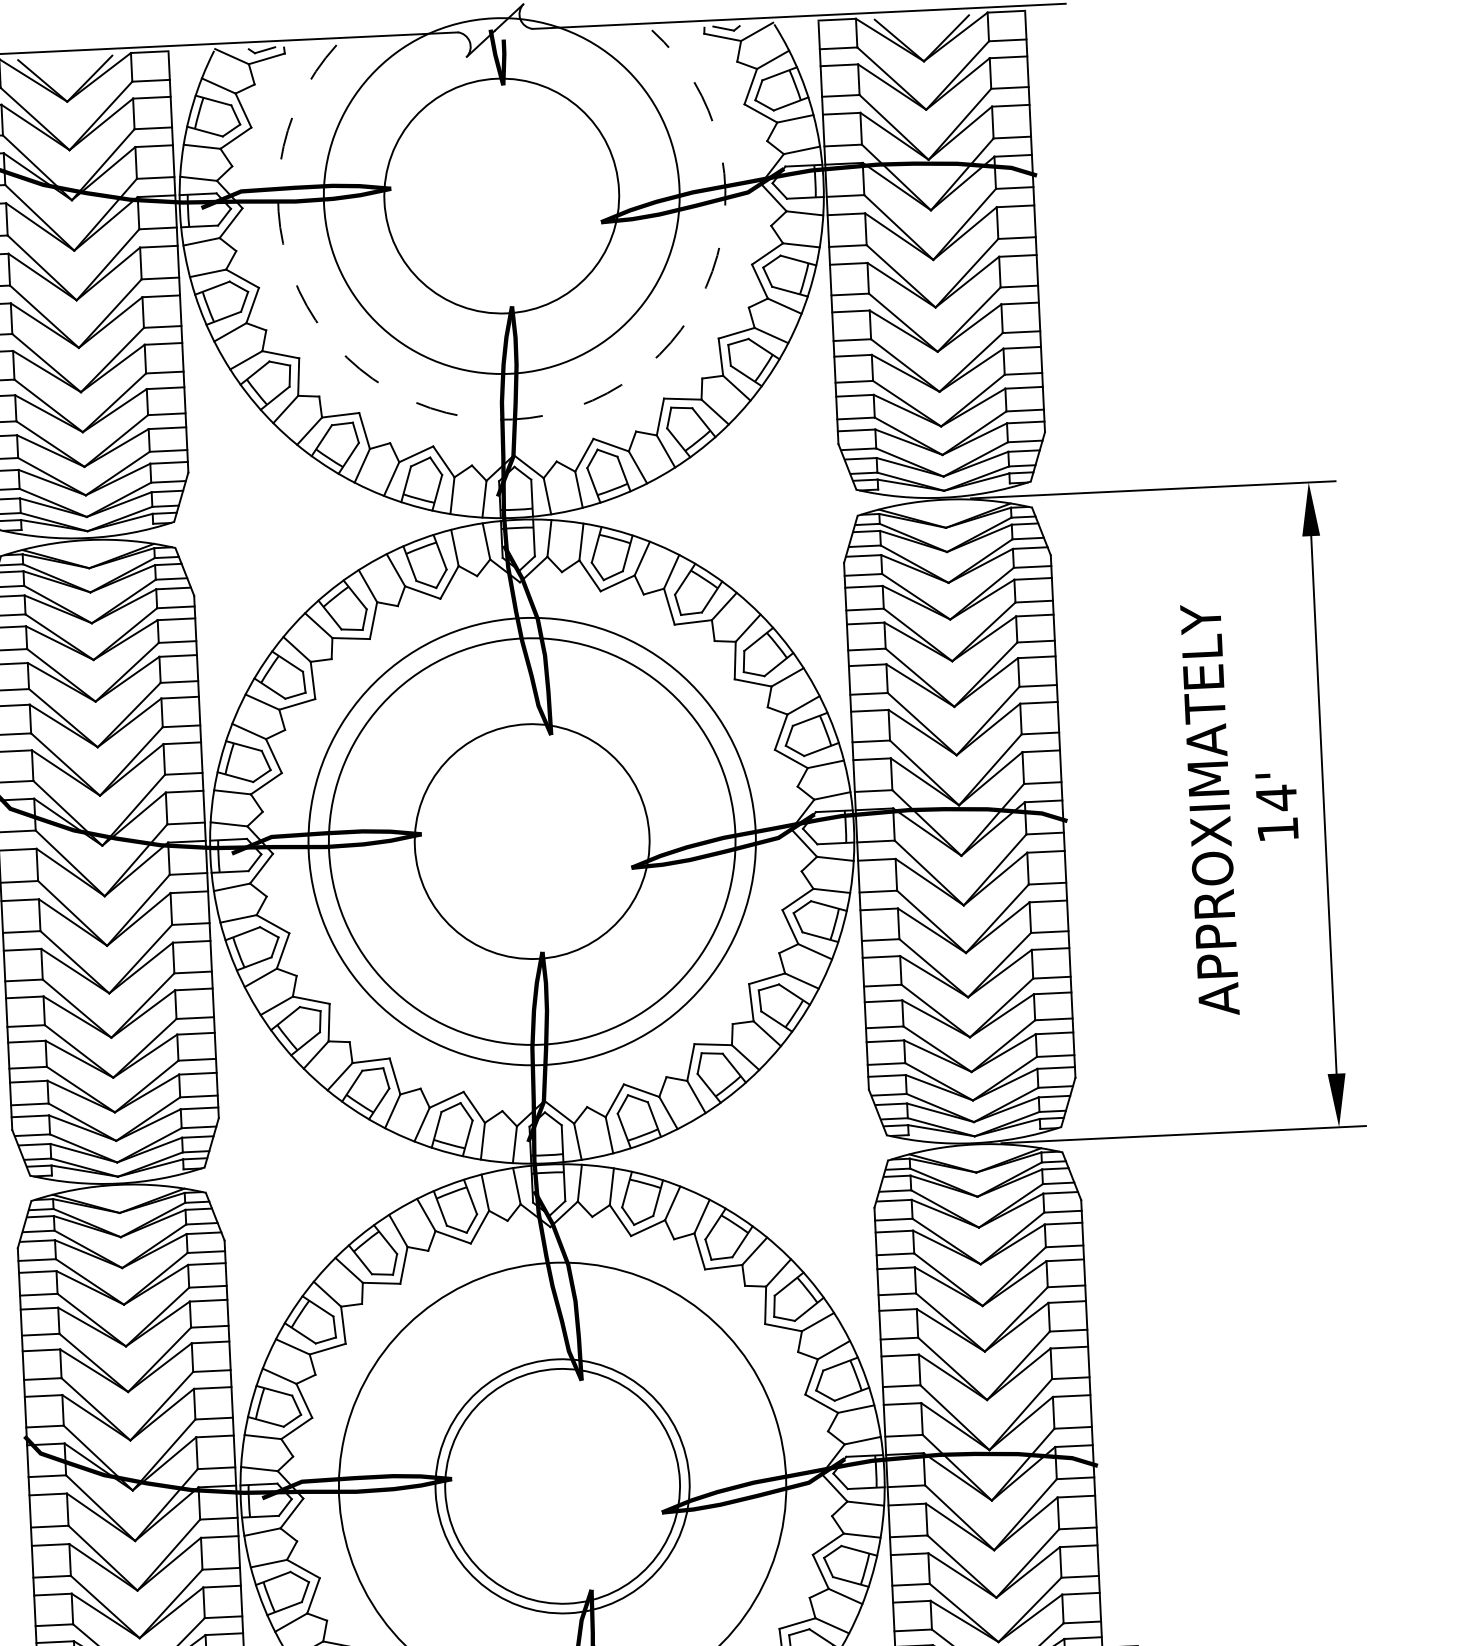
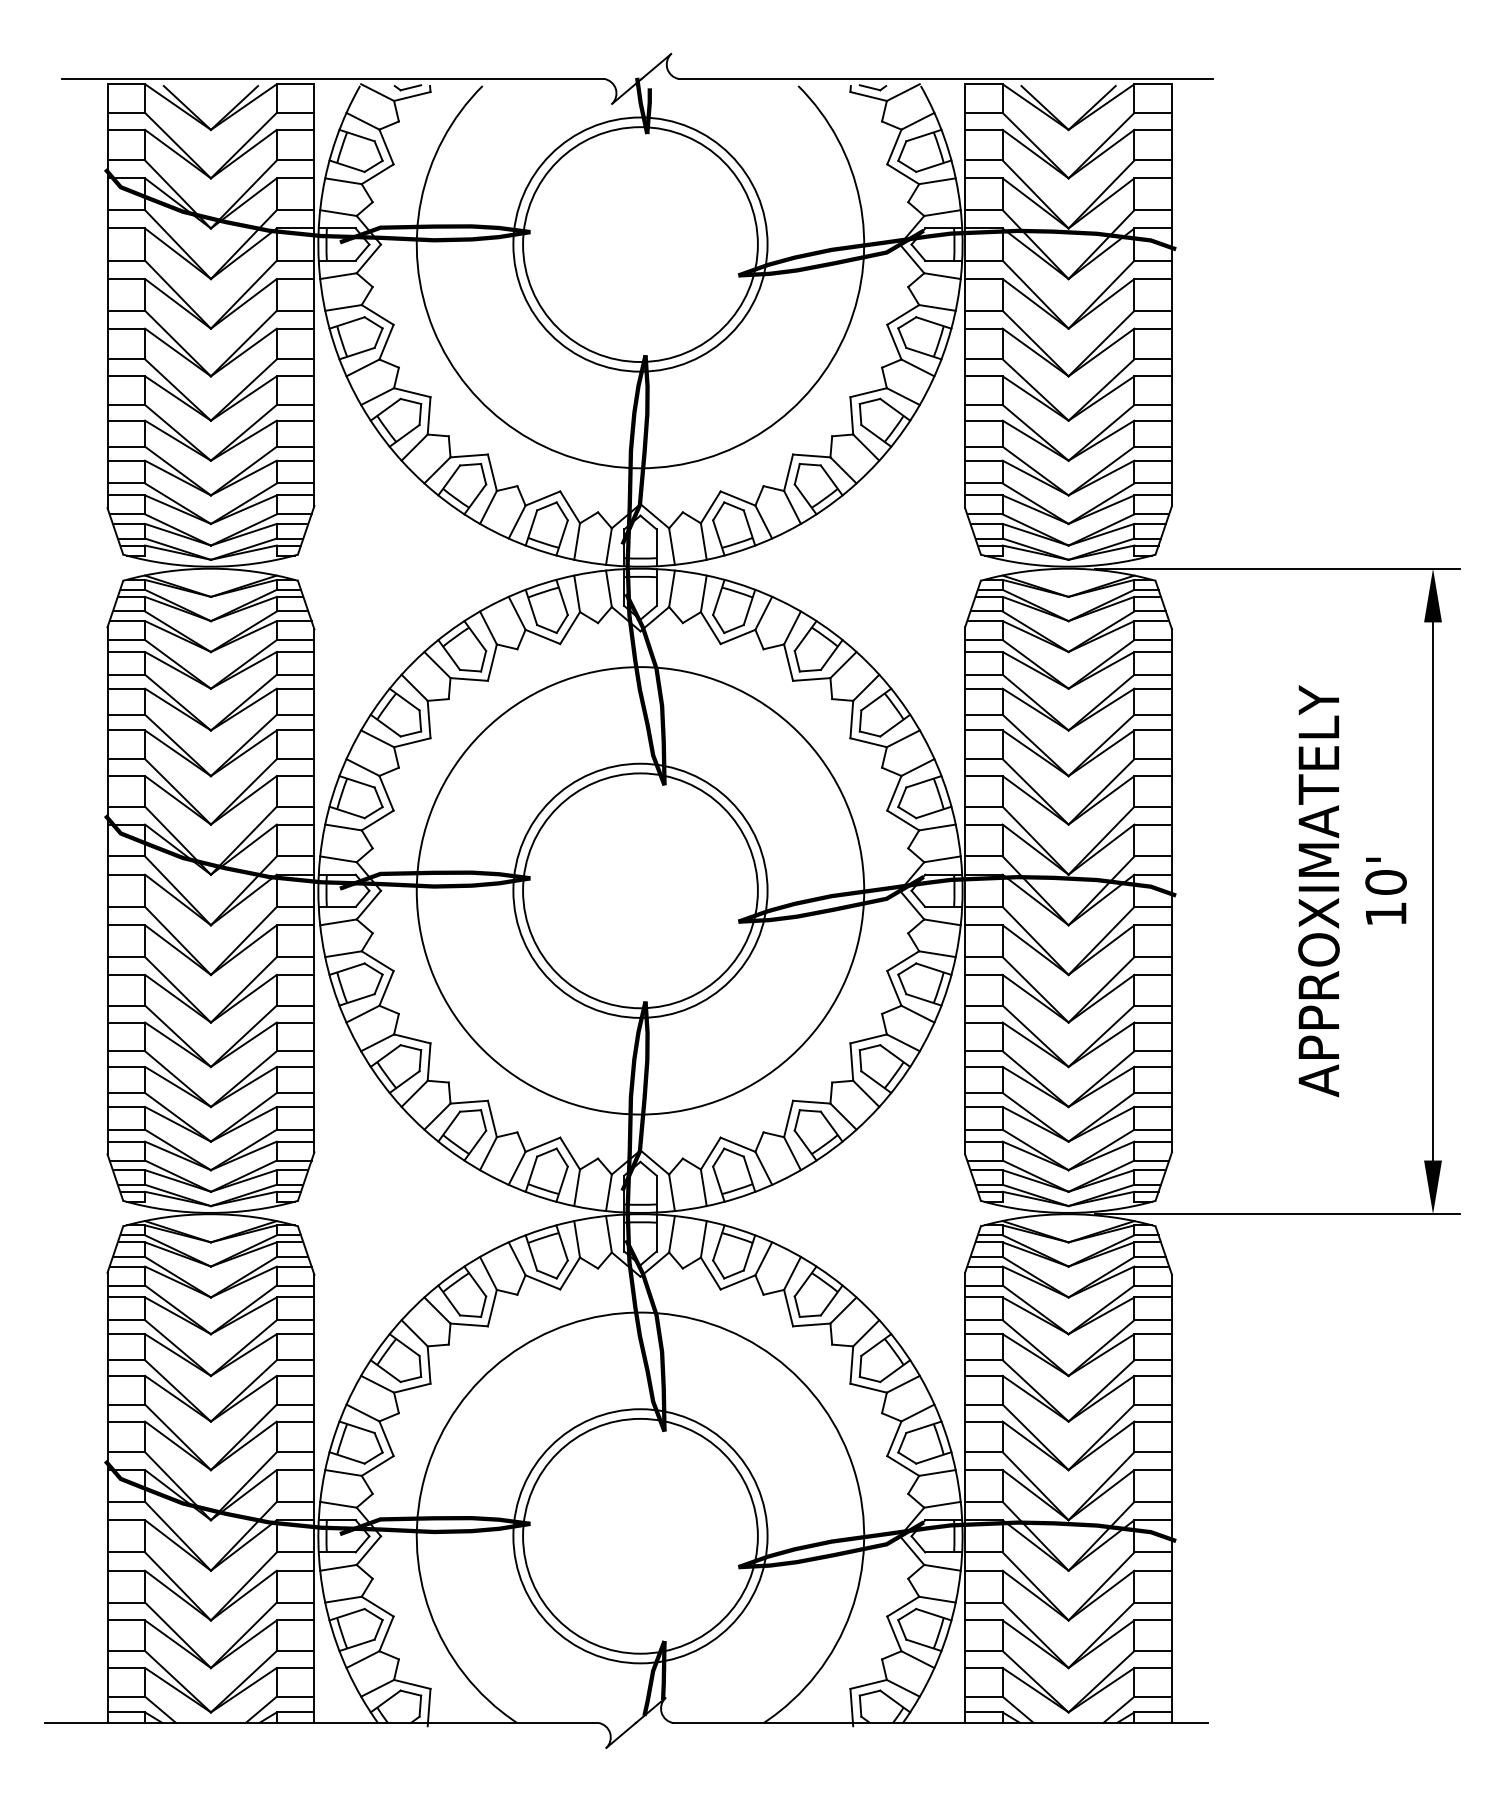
circle: (501, 195) -> (640, 244), size x0.71
arc: (512, 419) -> (640, 468), dashed -> solid
text: (1275, 798) -> (1385, 882), 14' -> 10'
circle: (532, 841) -> (640, 890), size x0.62

